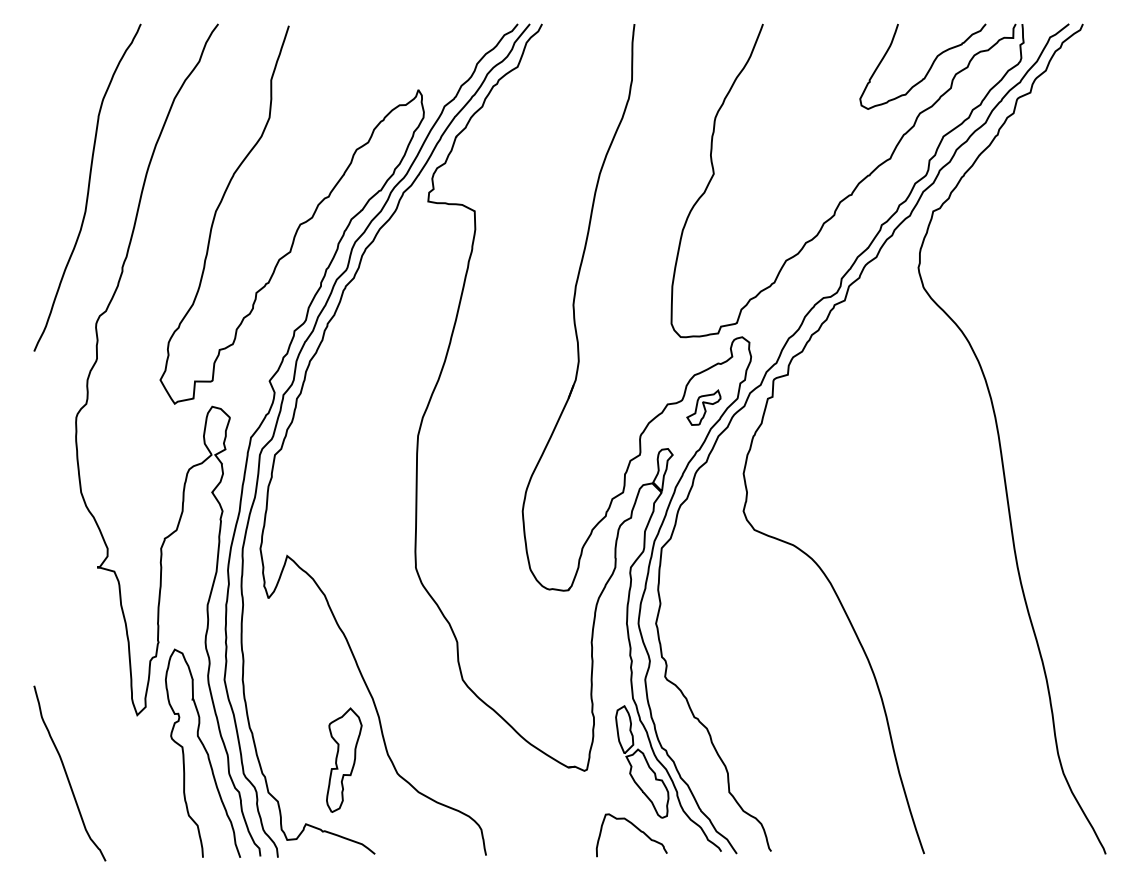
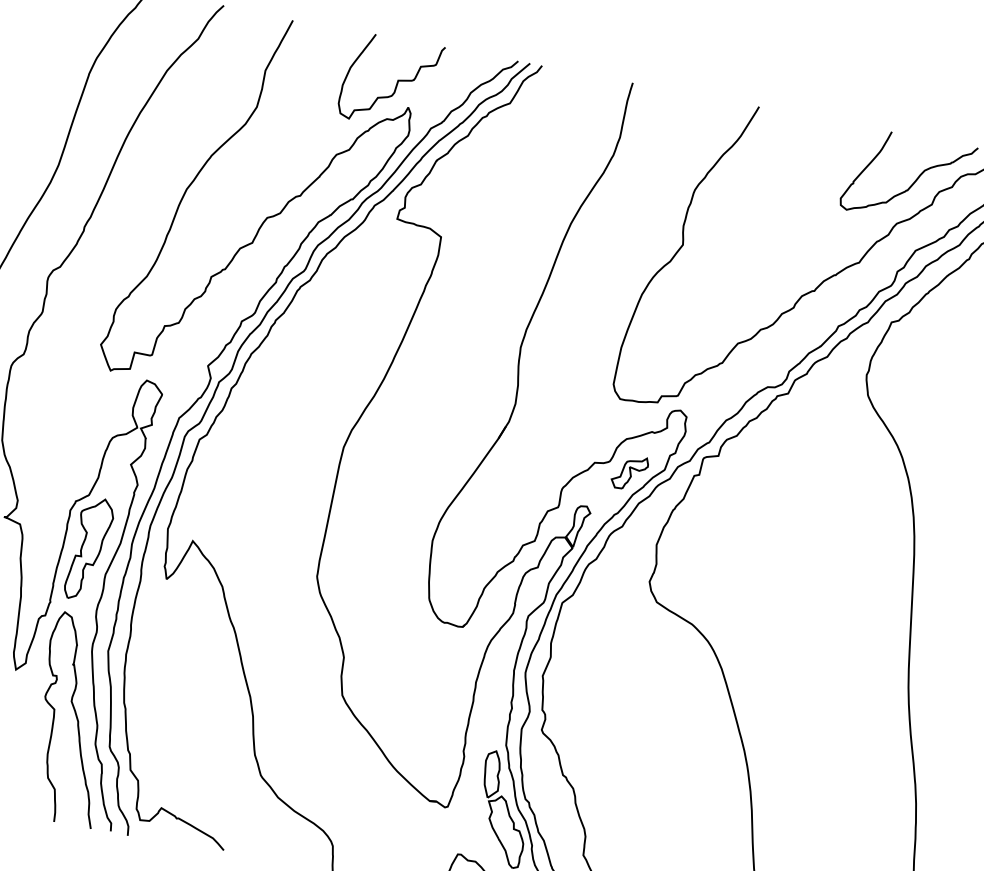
curve: (402, 67) -> (396, 82), added
part: (344, 759) -> (89, 548), moved

